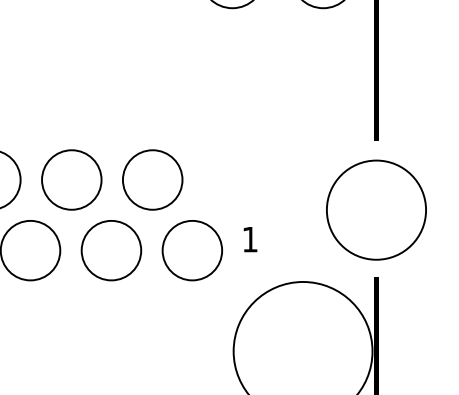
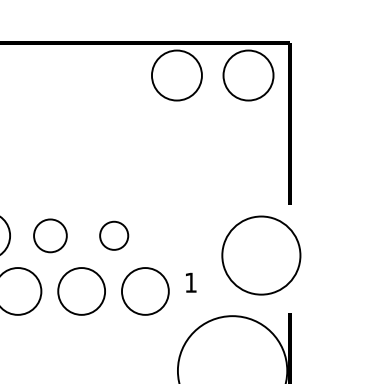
circle: (71, 179) -> (50, 235), size x0.7
circle: (151, 179) -> (113, 235), size x0.6
circle: (376, 210) -> (261, 255), moved

